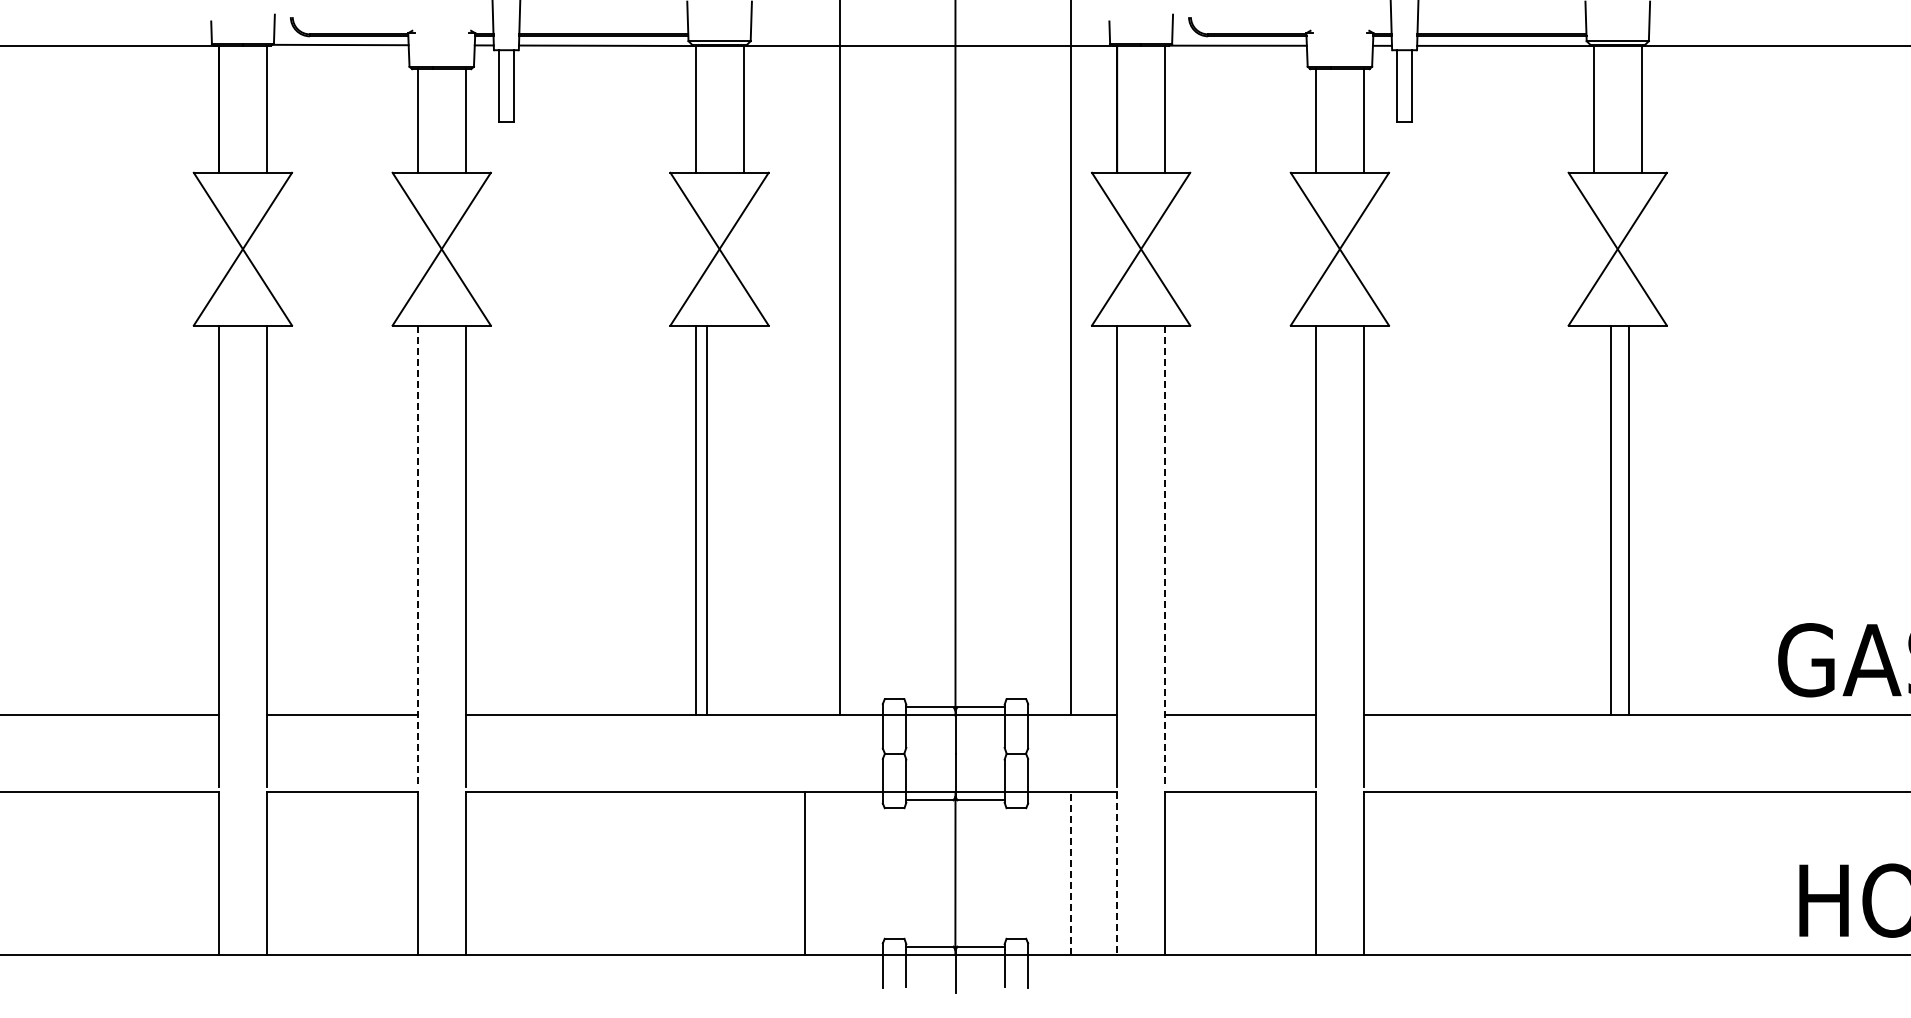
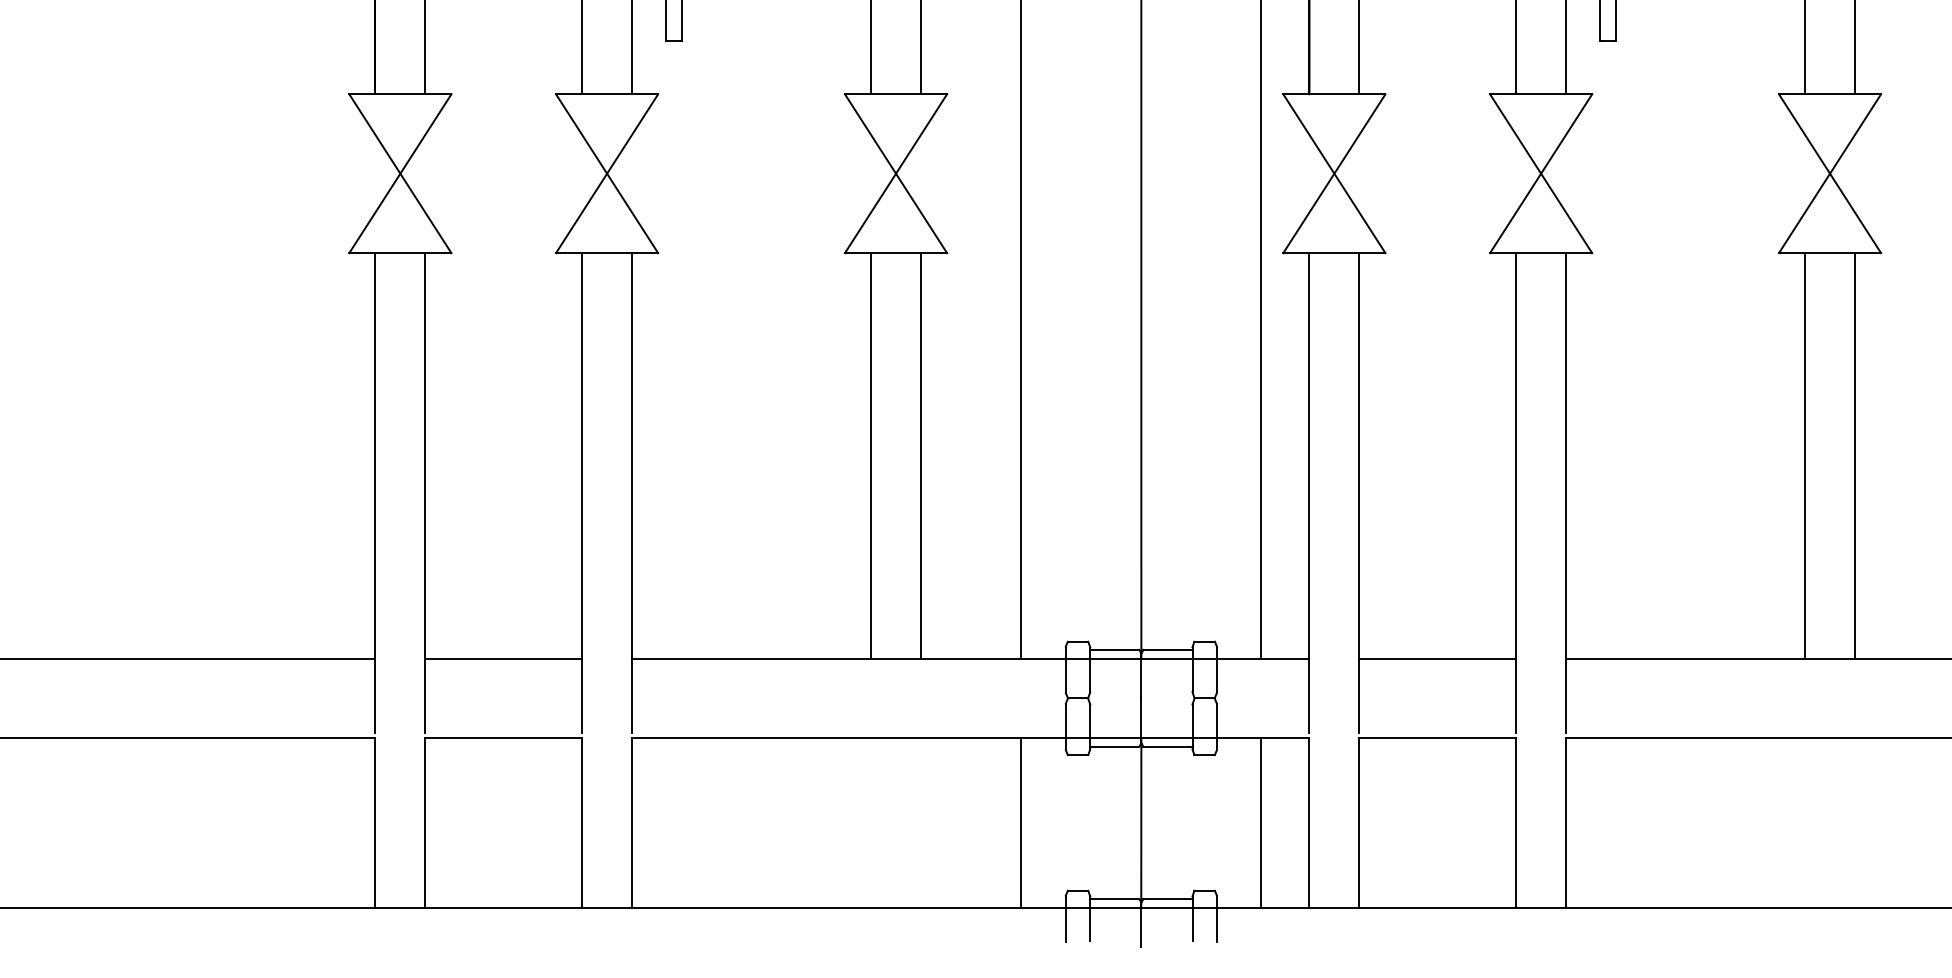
line: (706, 520) -> (920, 455), moved
line: (1610, 520) -> (1854, 455), moved
line: (1628, 520) -> (1804, 455), moved
line: (417, 556) -> (581, 493), dashed -> solid
line: (1165, 556) -> (1359, 493), dashed -> solid
line: (804, 873) -> (1020, 822), moved
line: (1071, 873) -> (1261, 822), dashed -> solid
line: (1117, 874) -> (1309, 823), dashed -> solid

